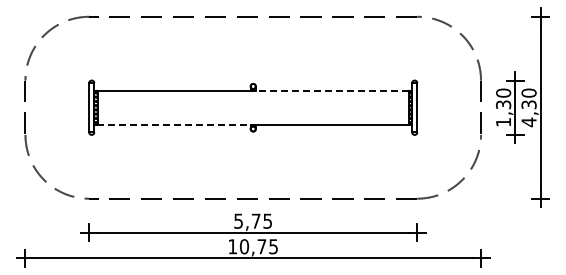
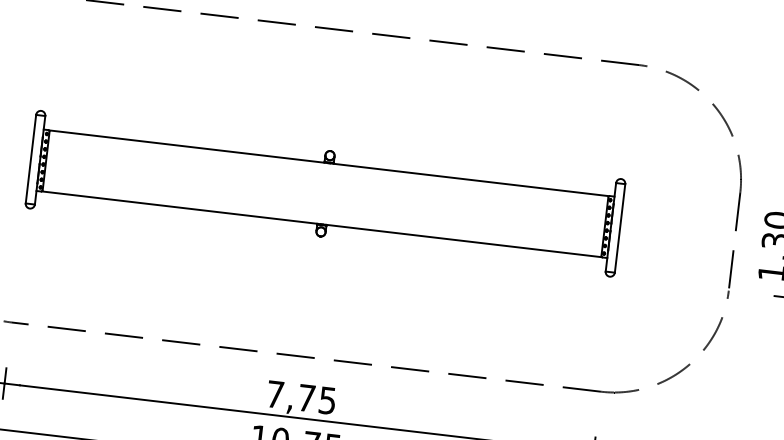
line: (331, 90) -> (469, 179), dashed -> solid
line: (174, 124) -> (180, 207), dashed -> solid
text: (238, 220) -> (275, 393), 5,75 -> 7,75

